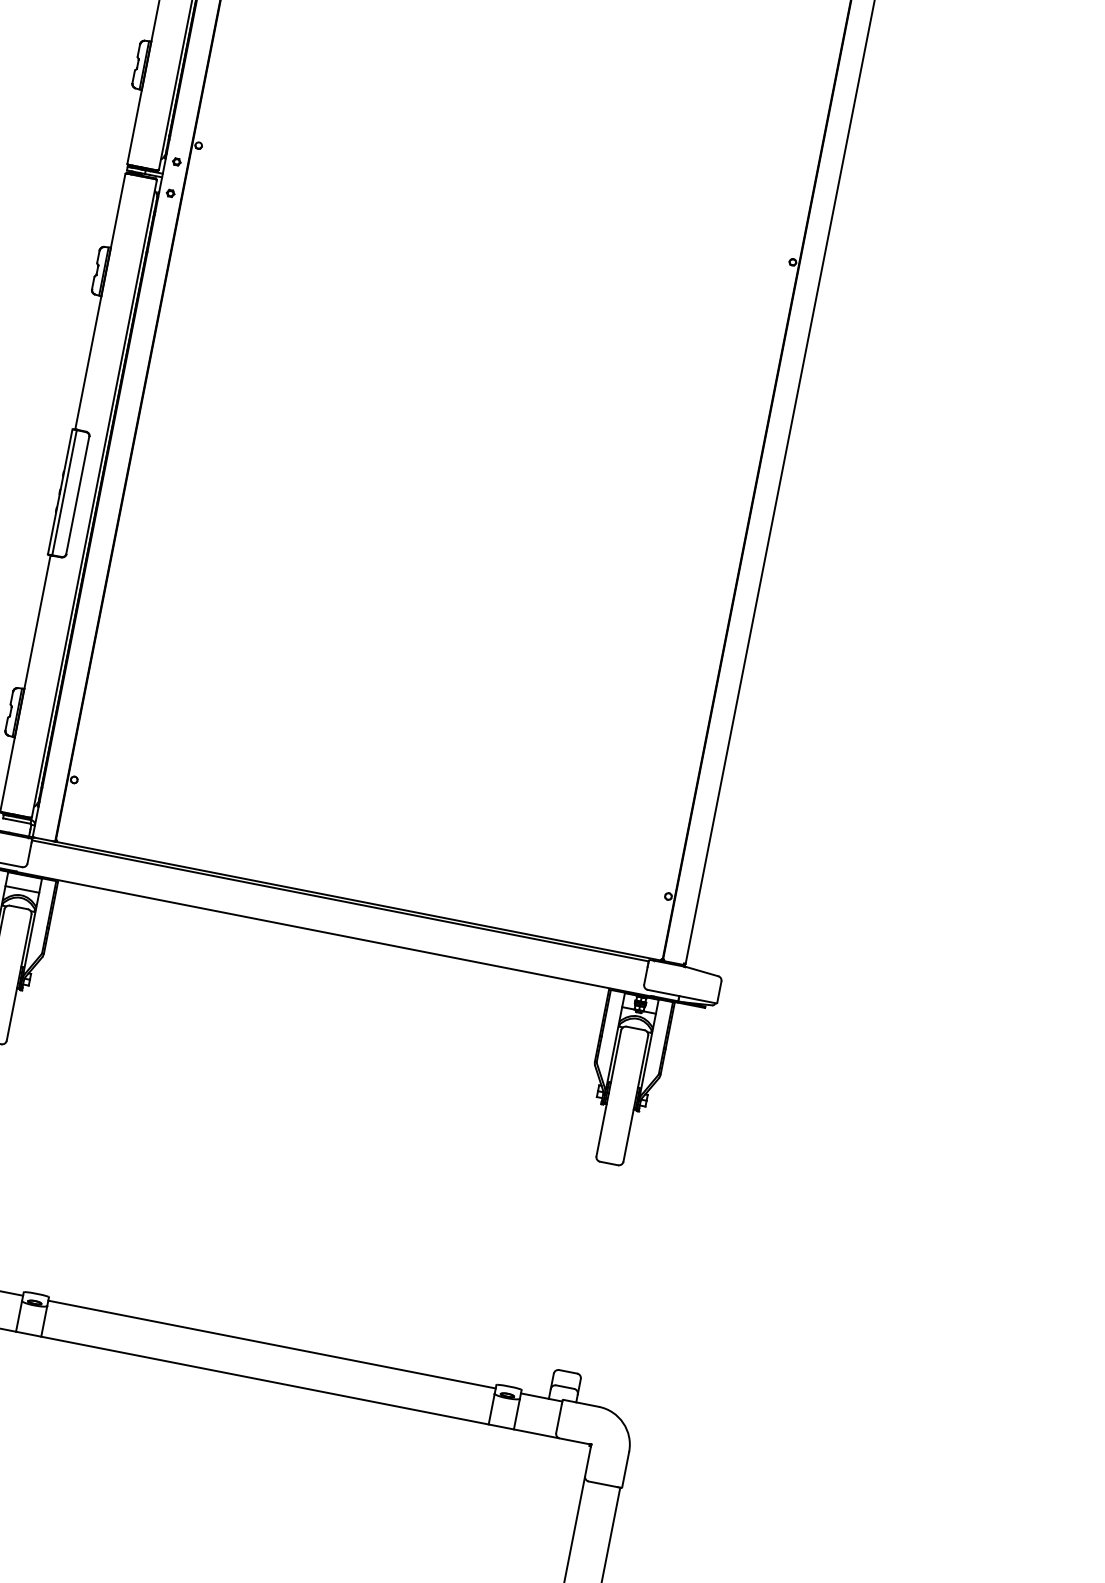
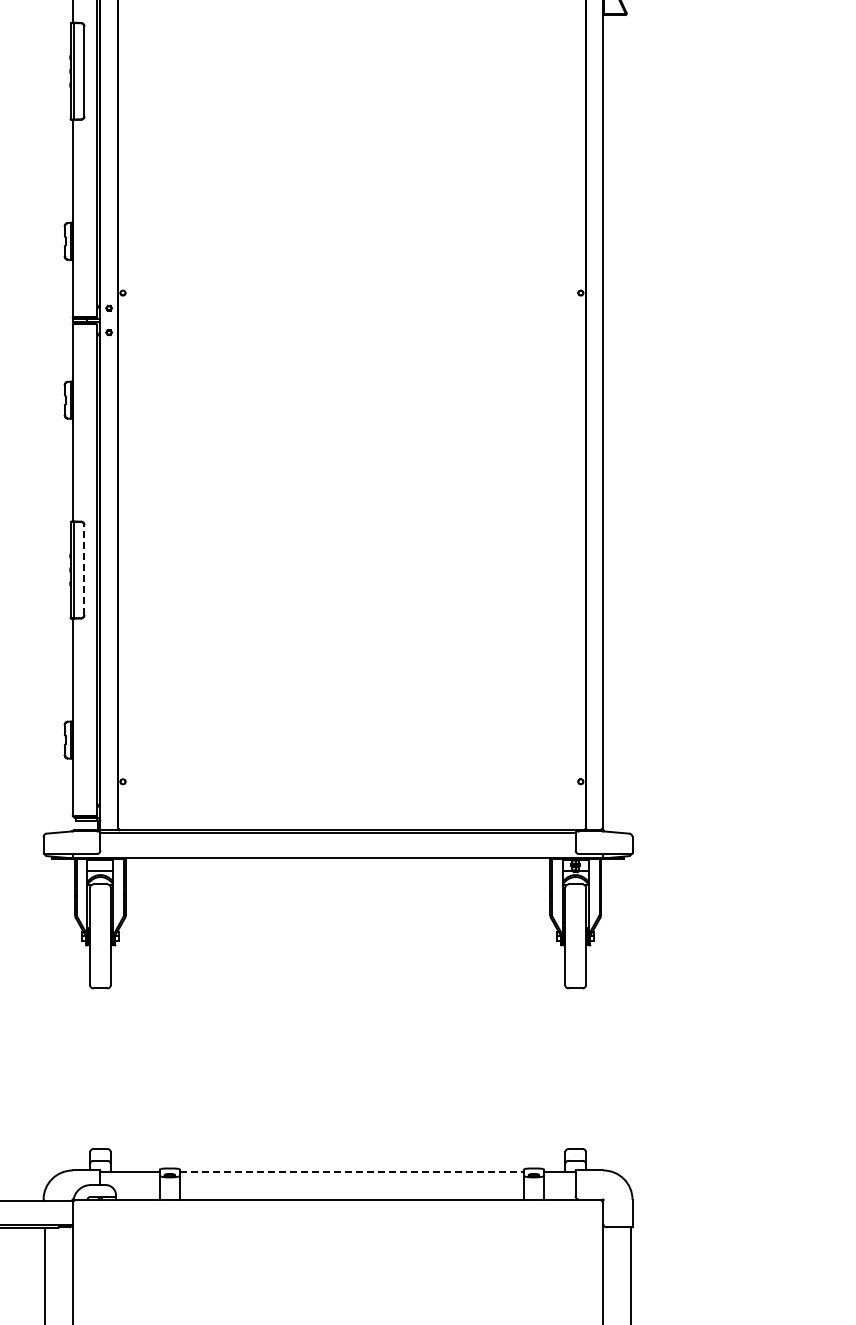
line: (78, 495) -> (84, 570), solid -> dashed
line: (272, 1344) -> (352, 1171), solid -> dashed

